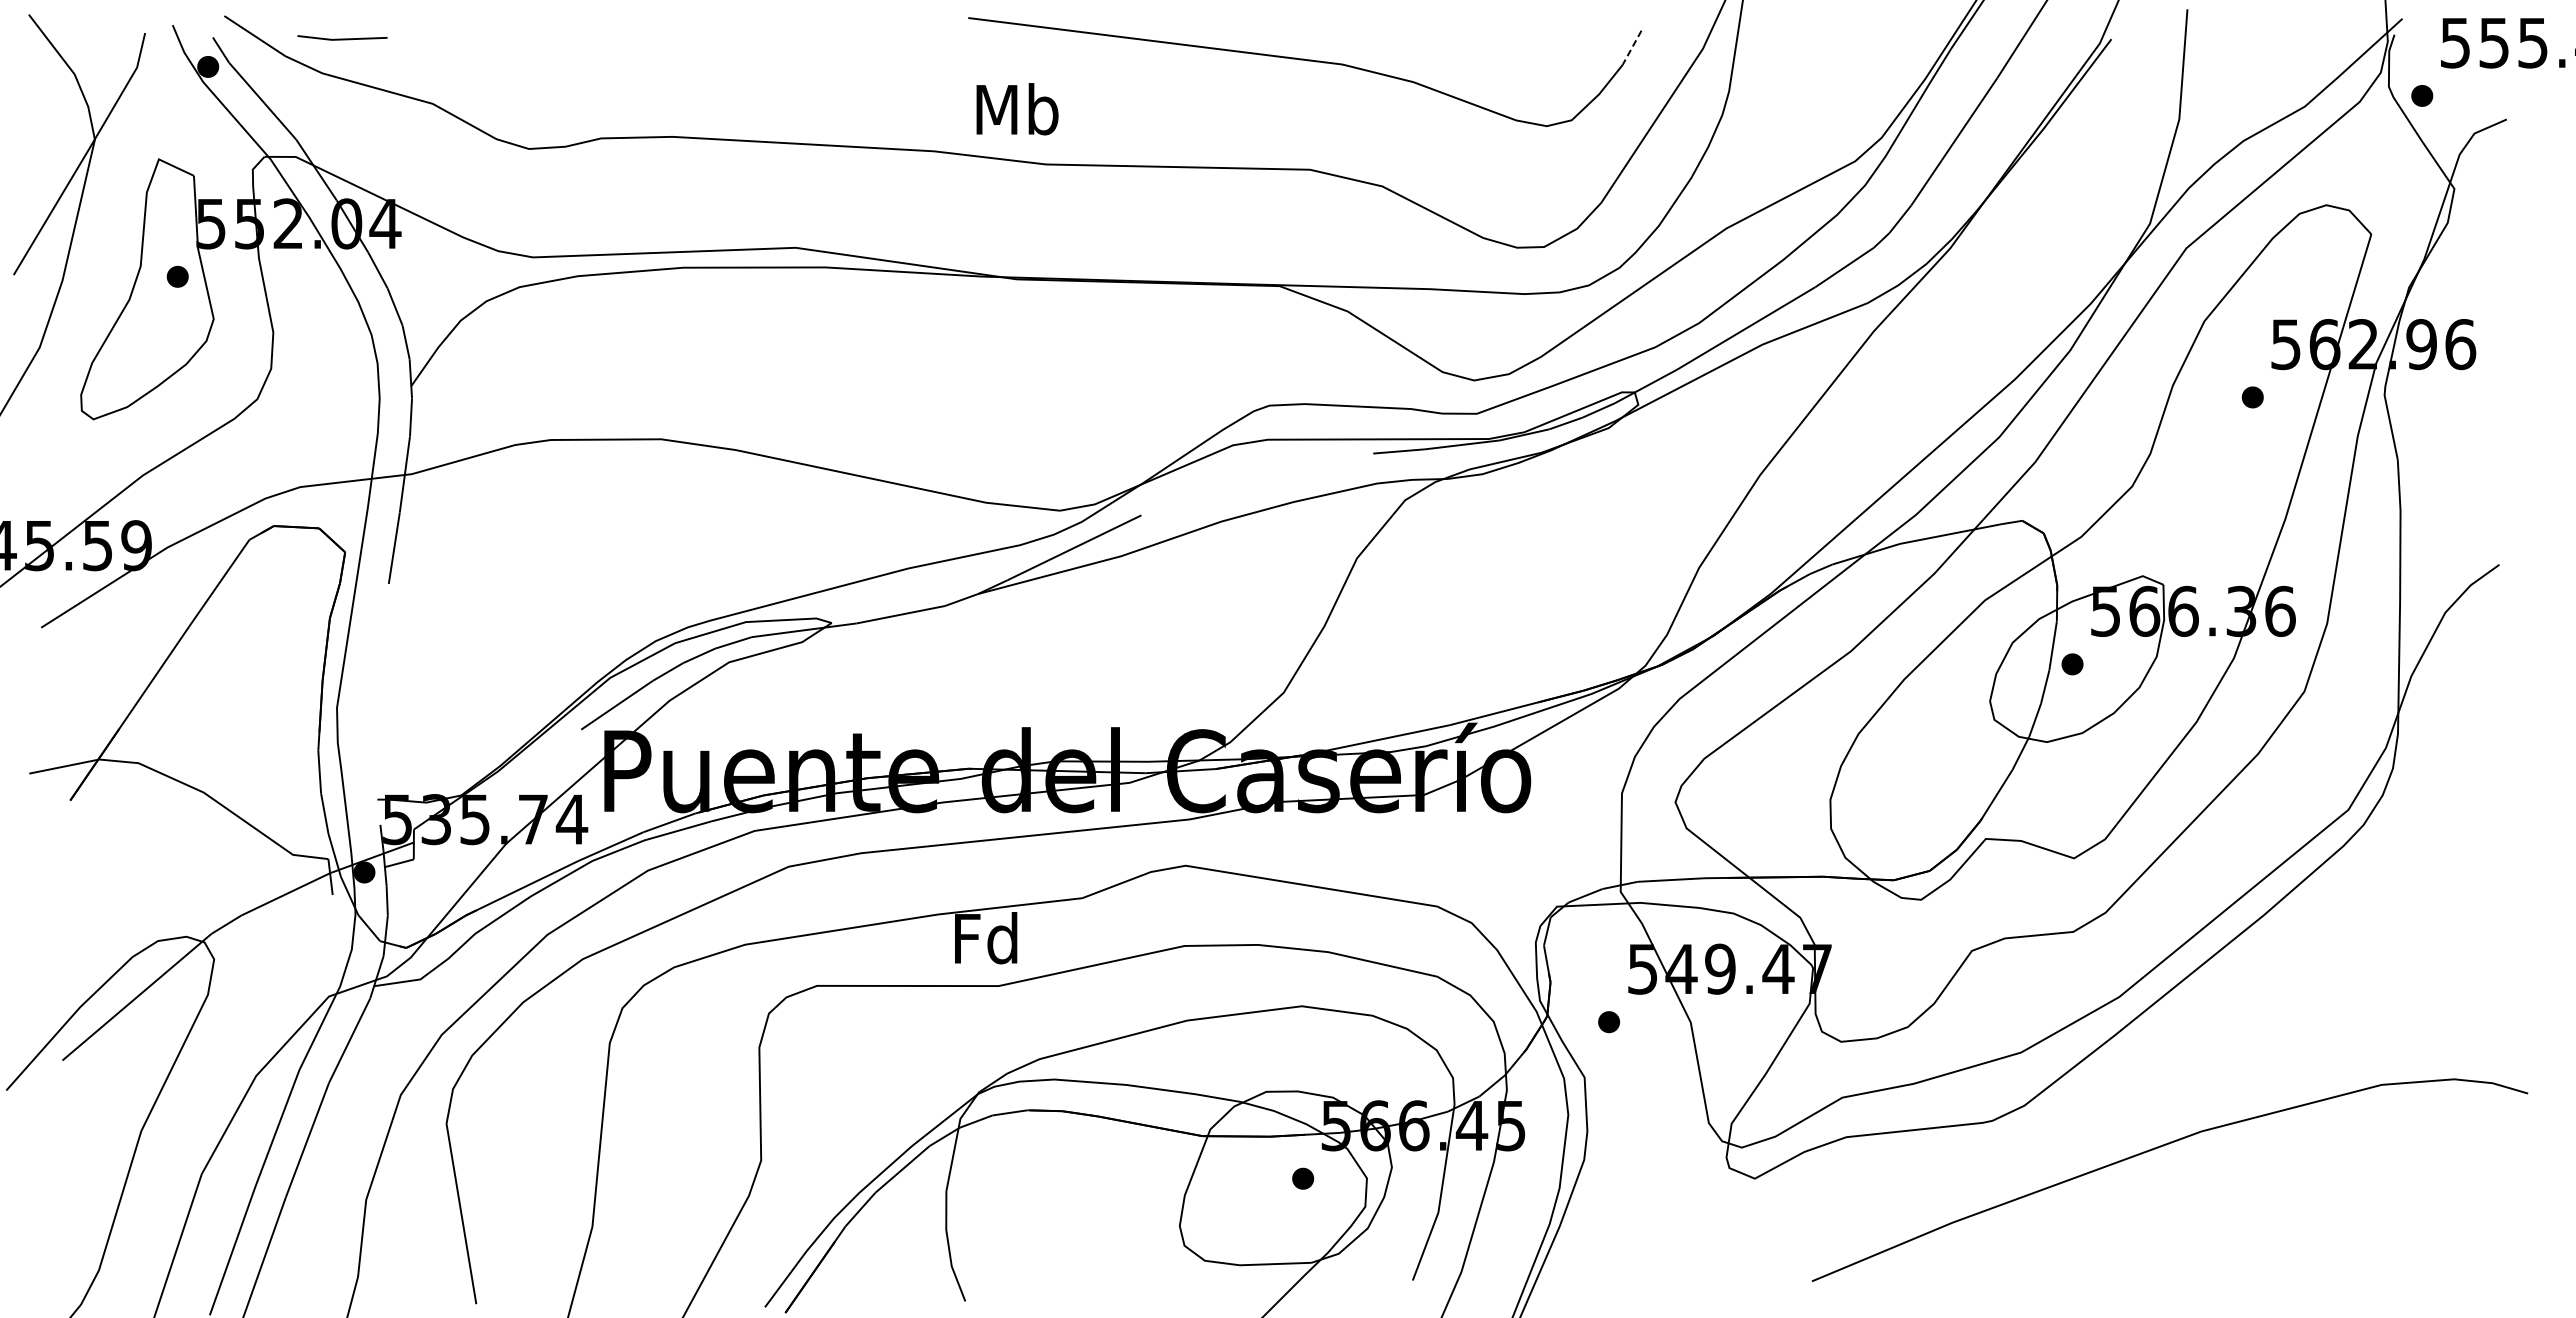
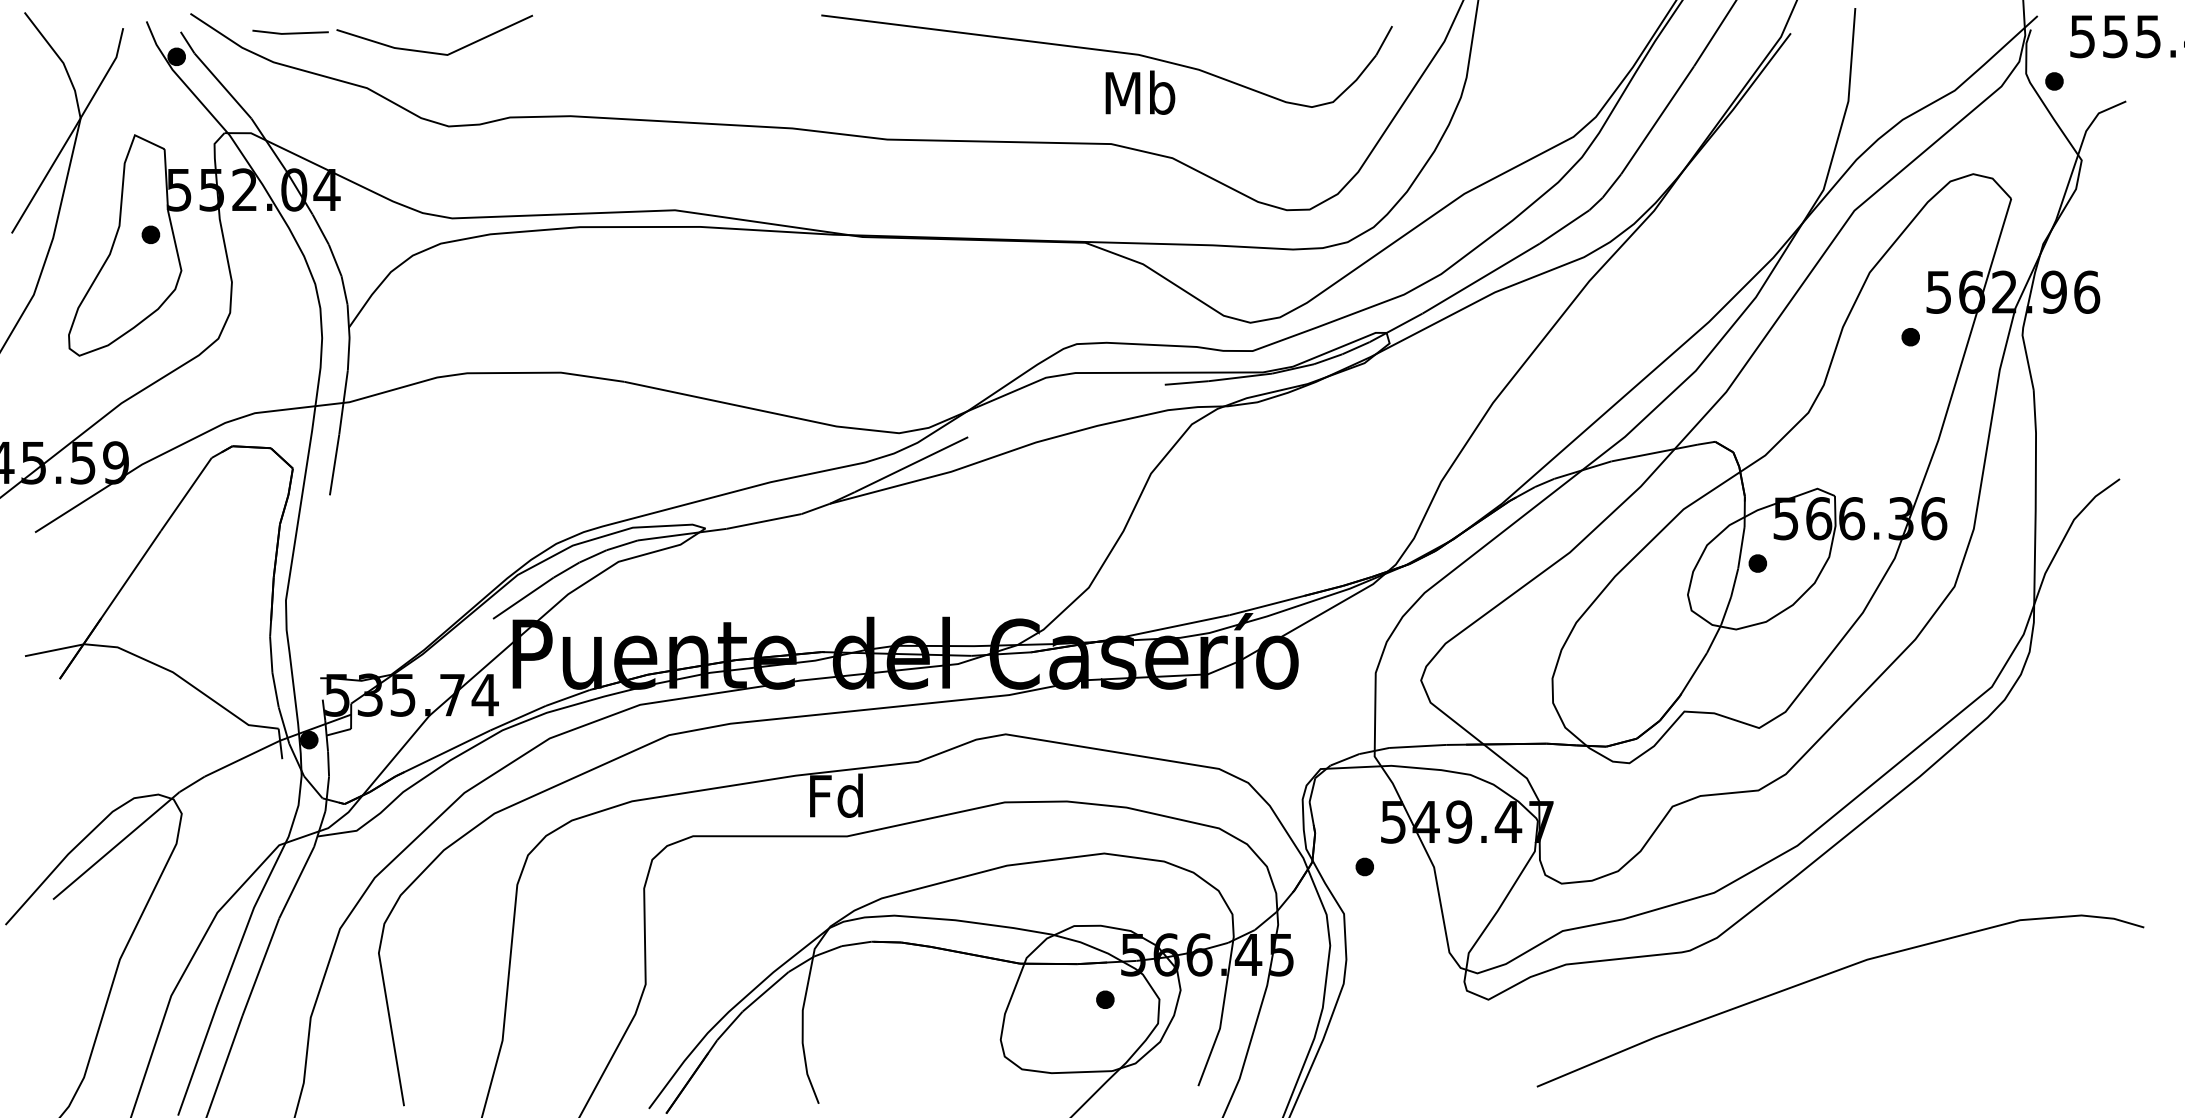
line: (1632, 47) -> (1384, 40), dashed -> solid
line: (512, 61) -> (434, 52), added
text: (1017, 109) -> (1140, 92), moved

